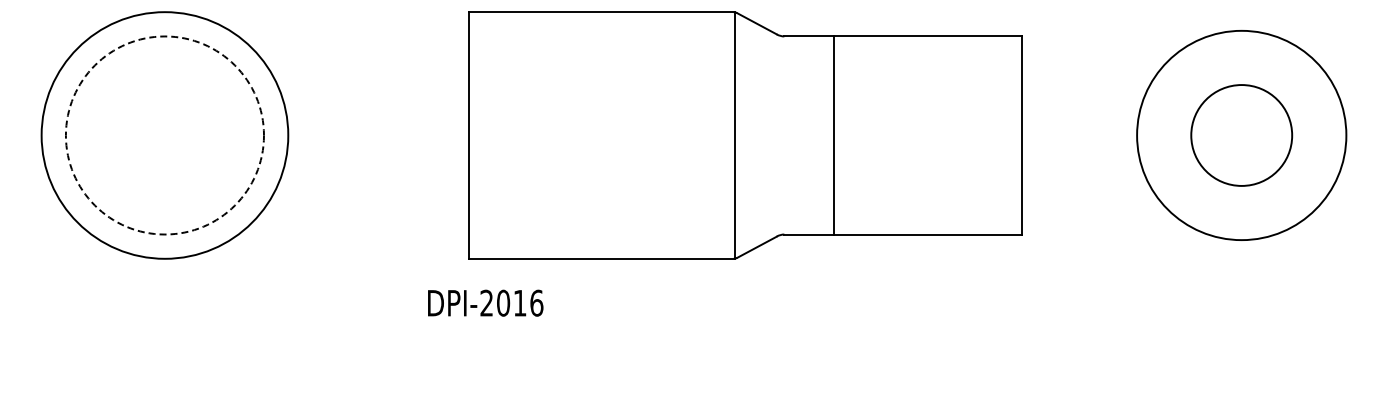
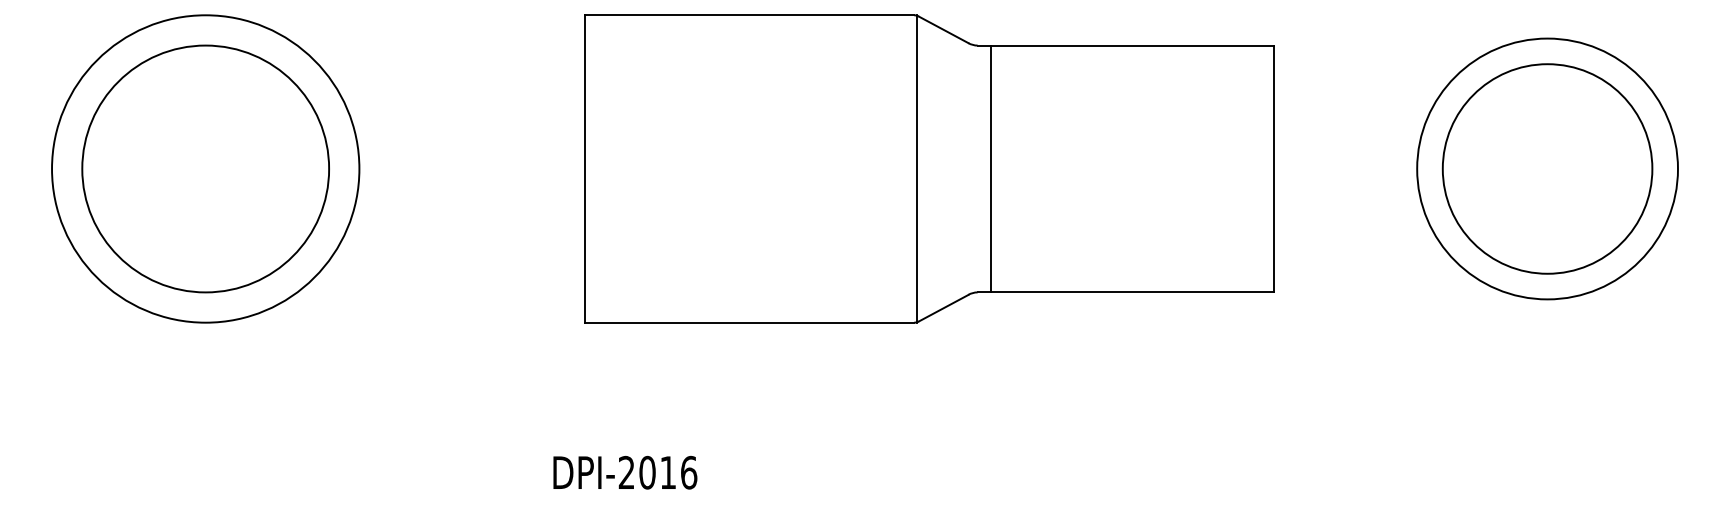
circle: (164, 135) -> (205, 169), dashed -> solid
line: (834, 135) -> (991, 169), moved
circle: (1241, 135) -> (1547, 169), size x1.67
text: (485, 302) -> (625, 471), moved

